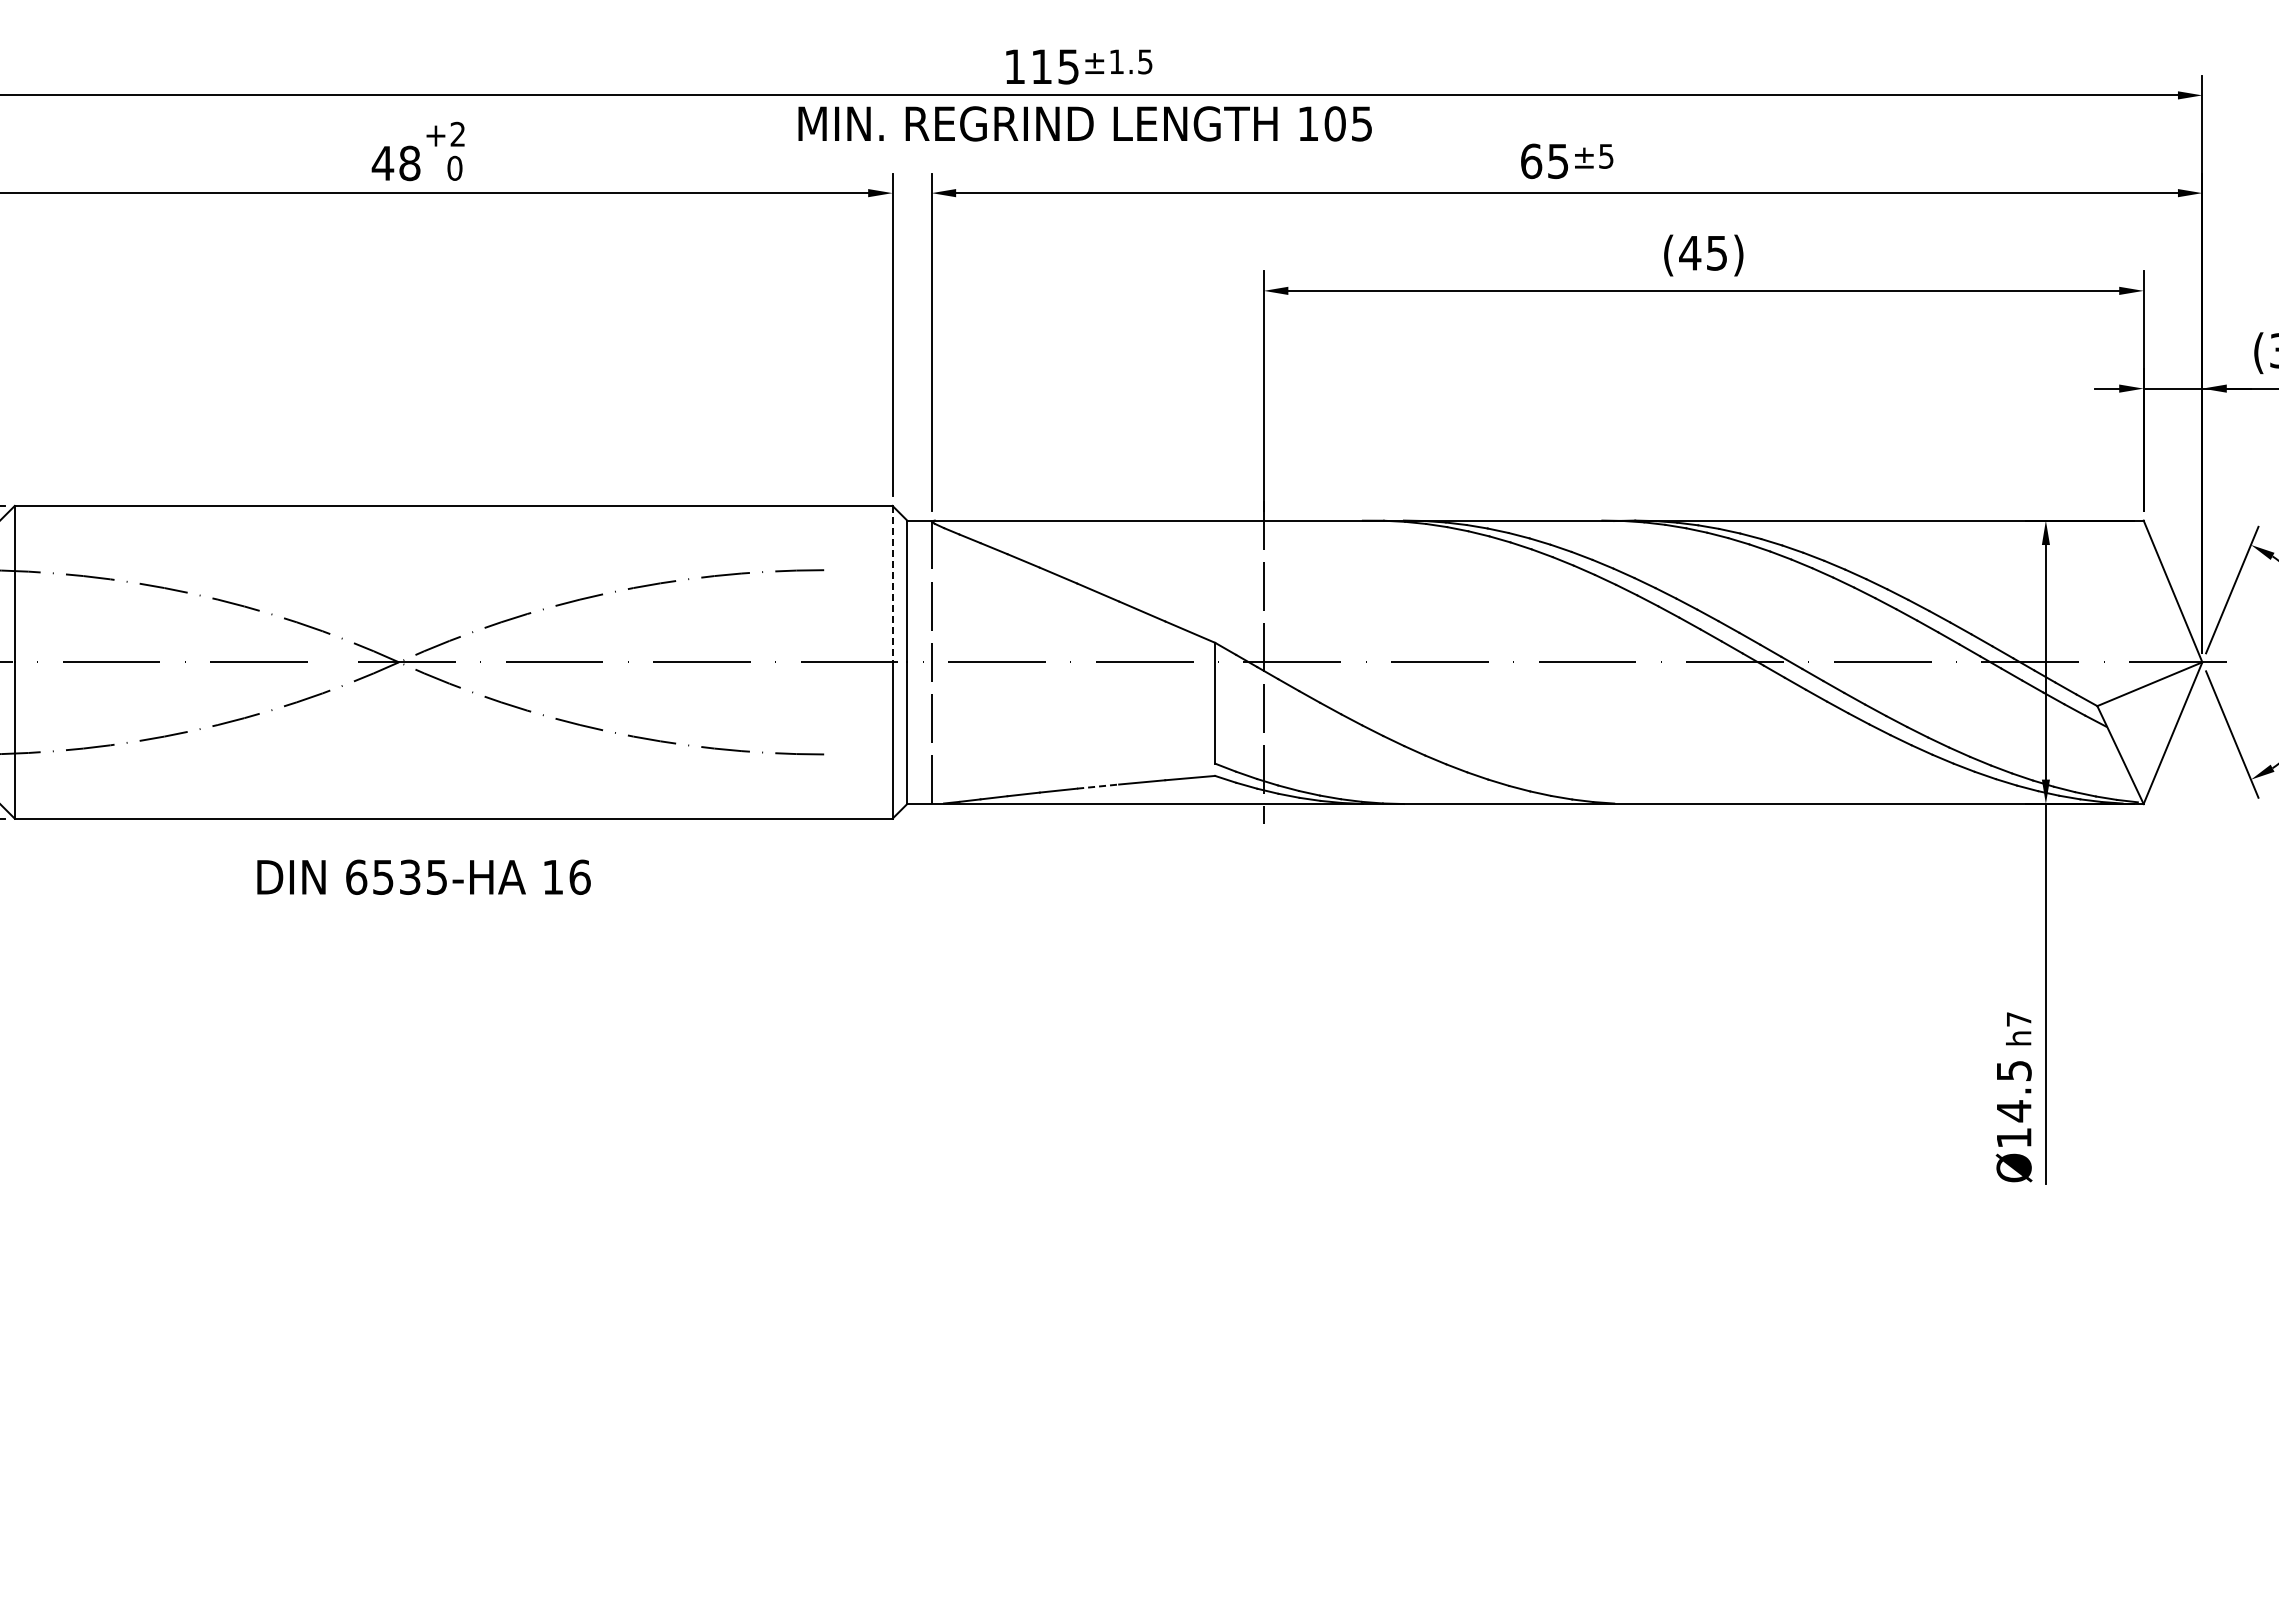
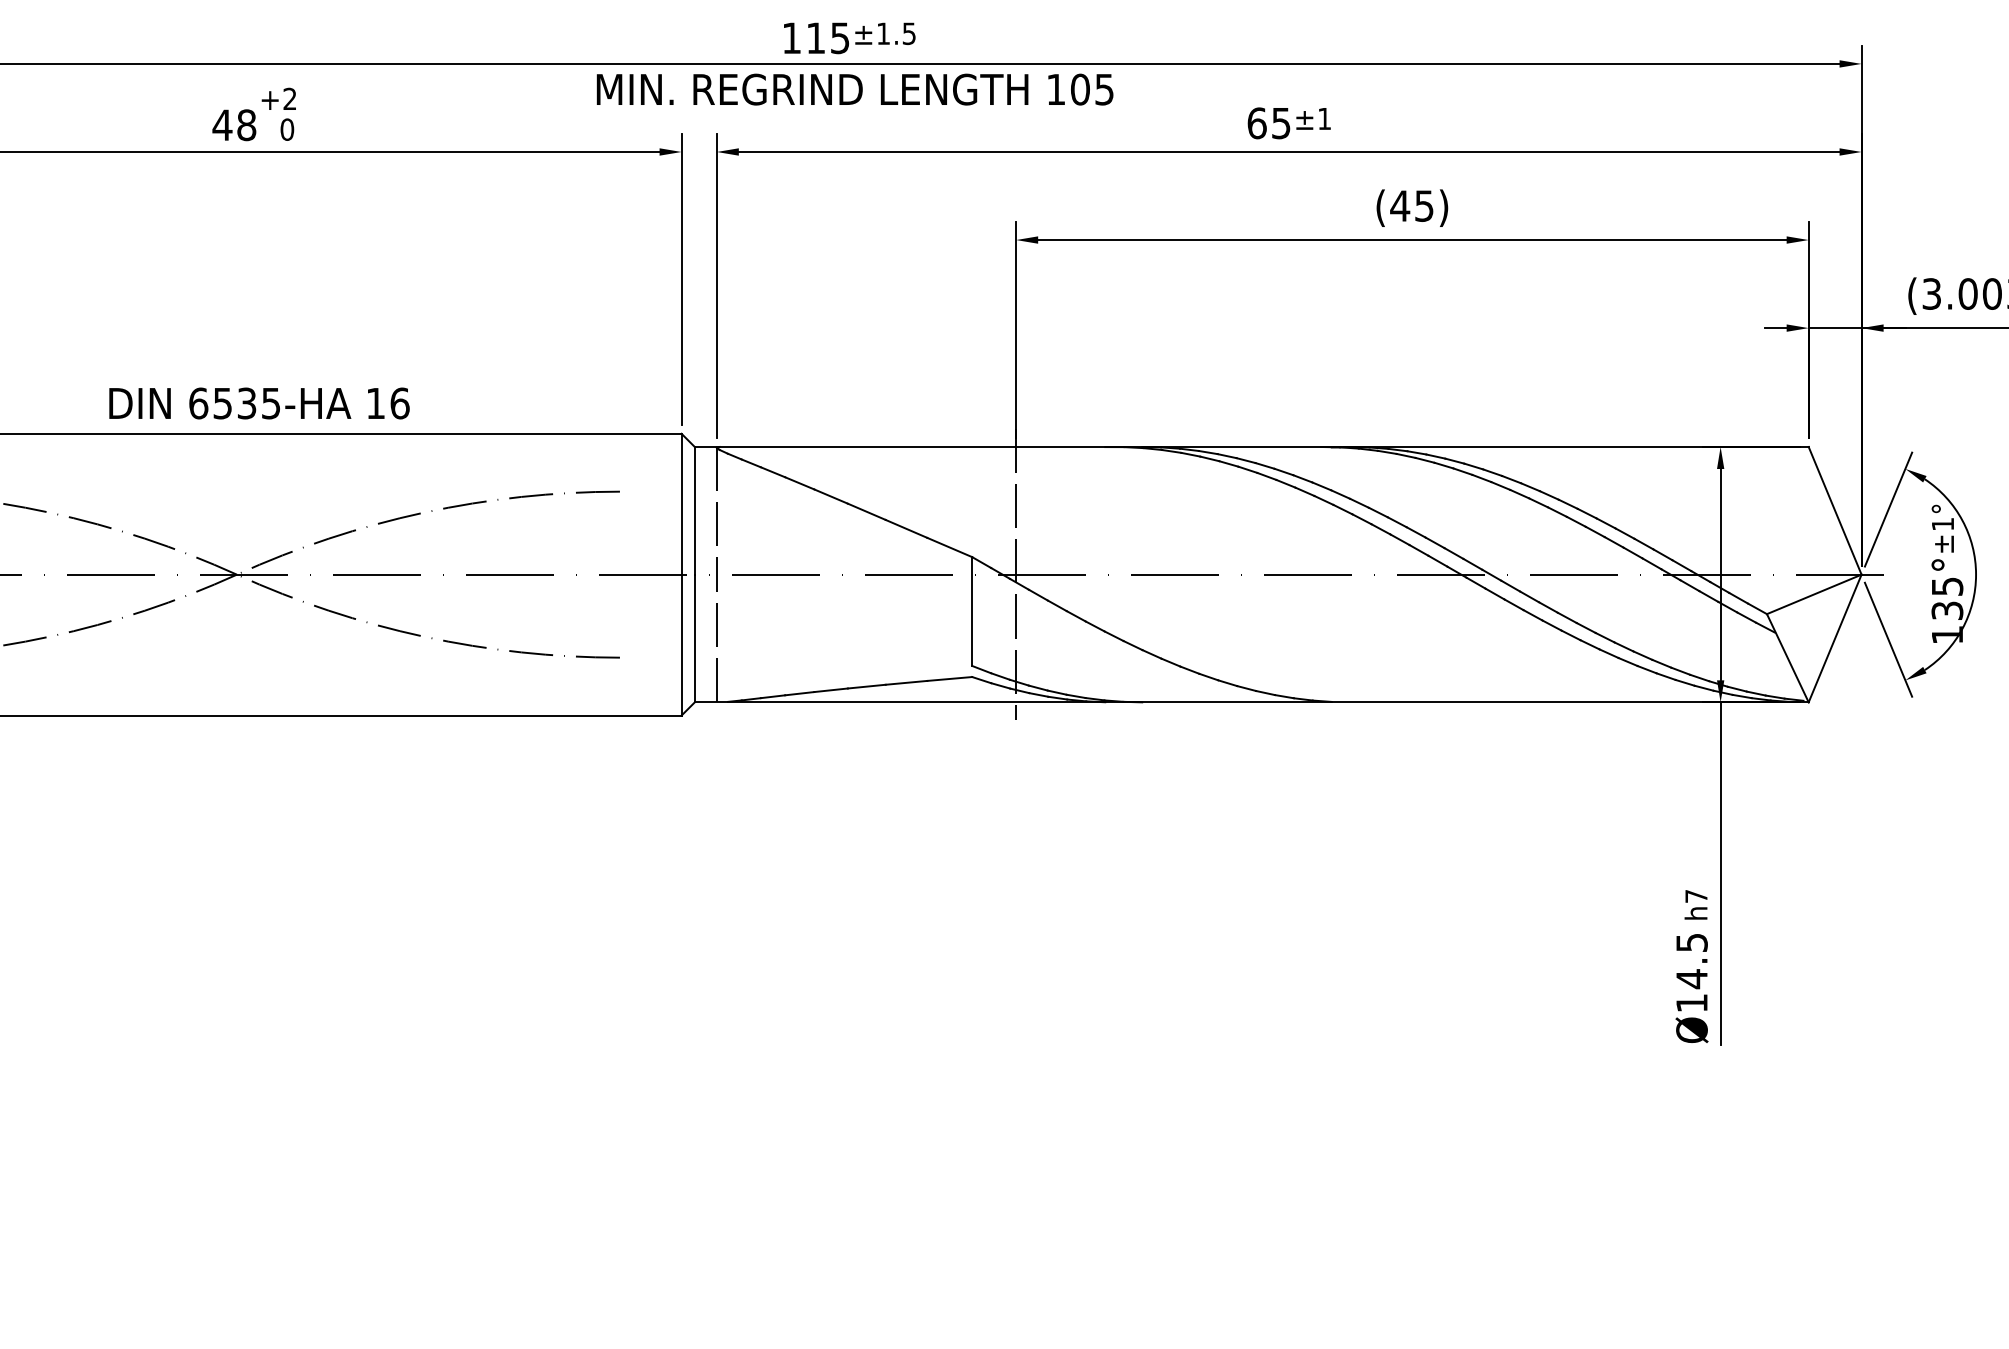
text: (1606, 156) -> (1324, 118), ±5 -> ±1
line: (892, 584) -> (681, 504), dashed -> solid
line: (1098, 786) -> (867, 686), dashed -> solid
text: (423, 876) -> (259, 402), moved

